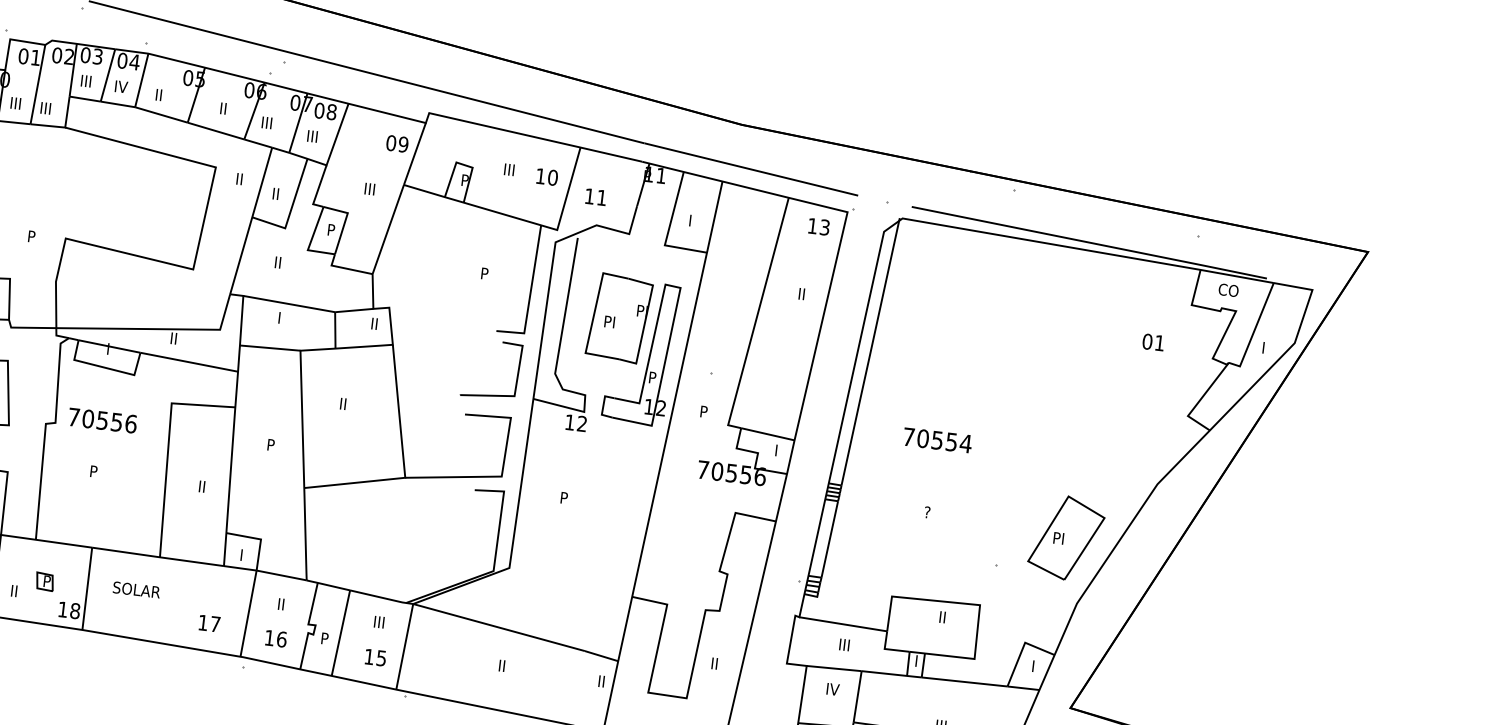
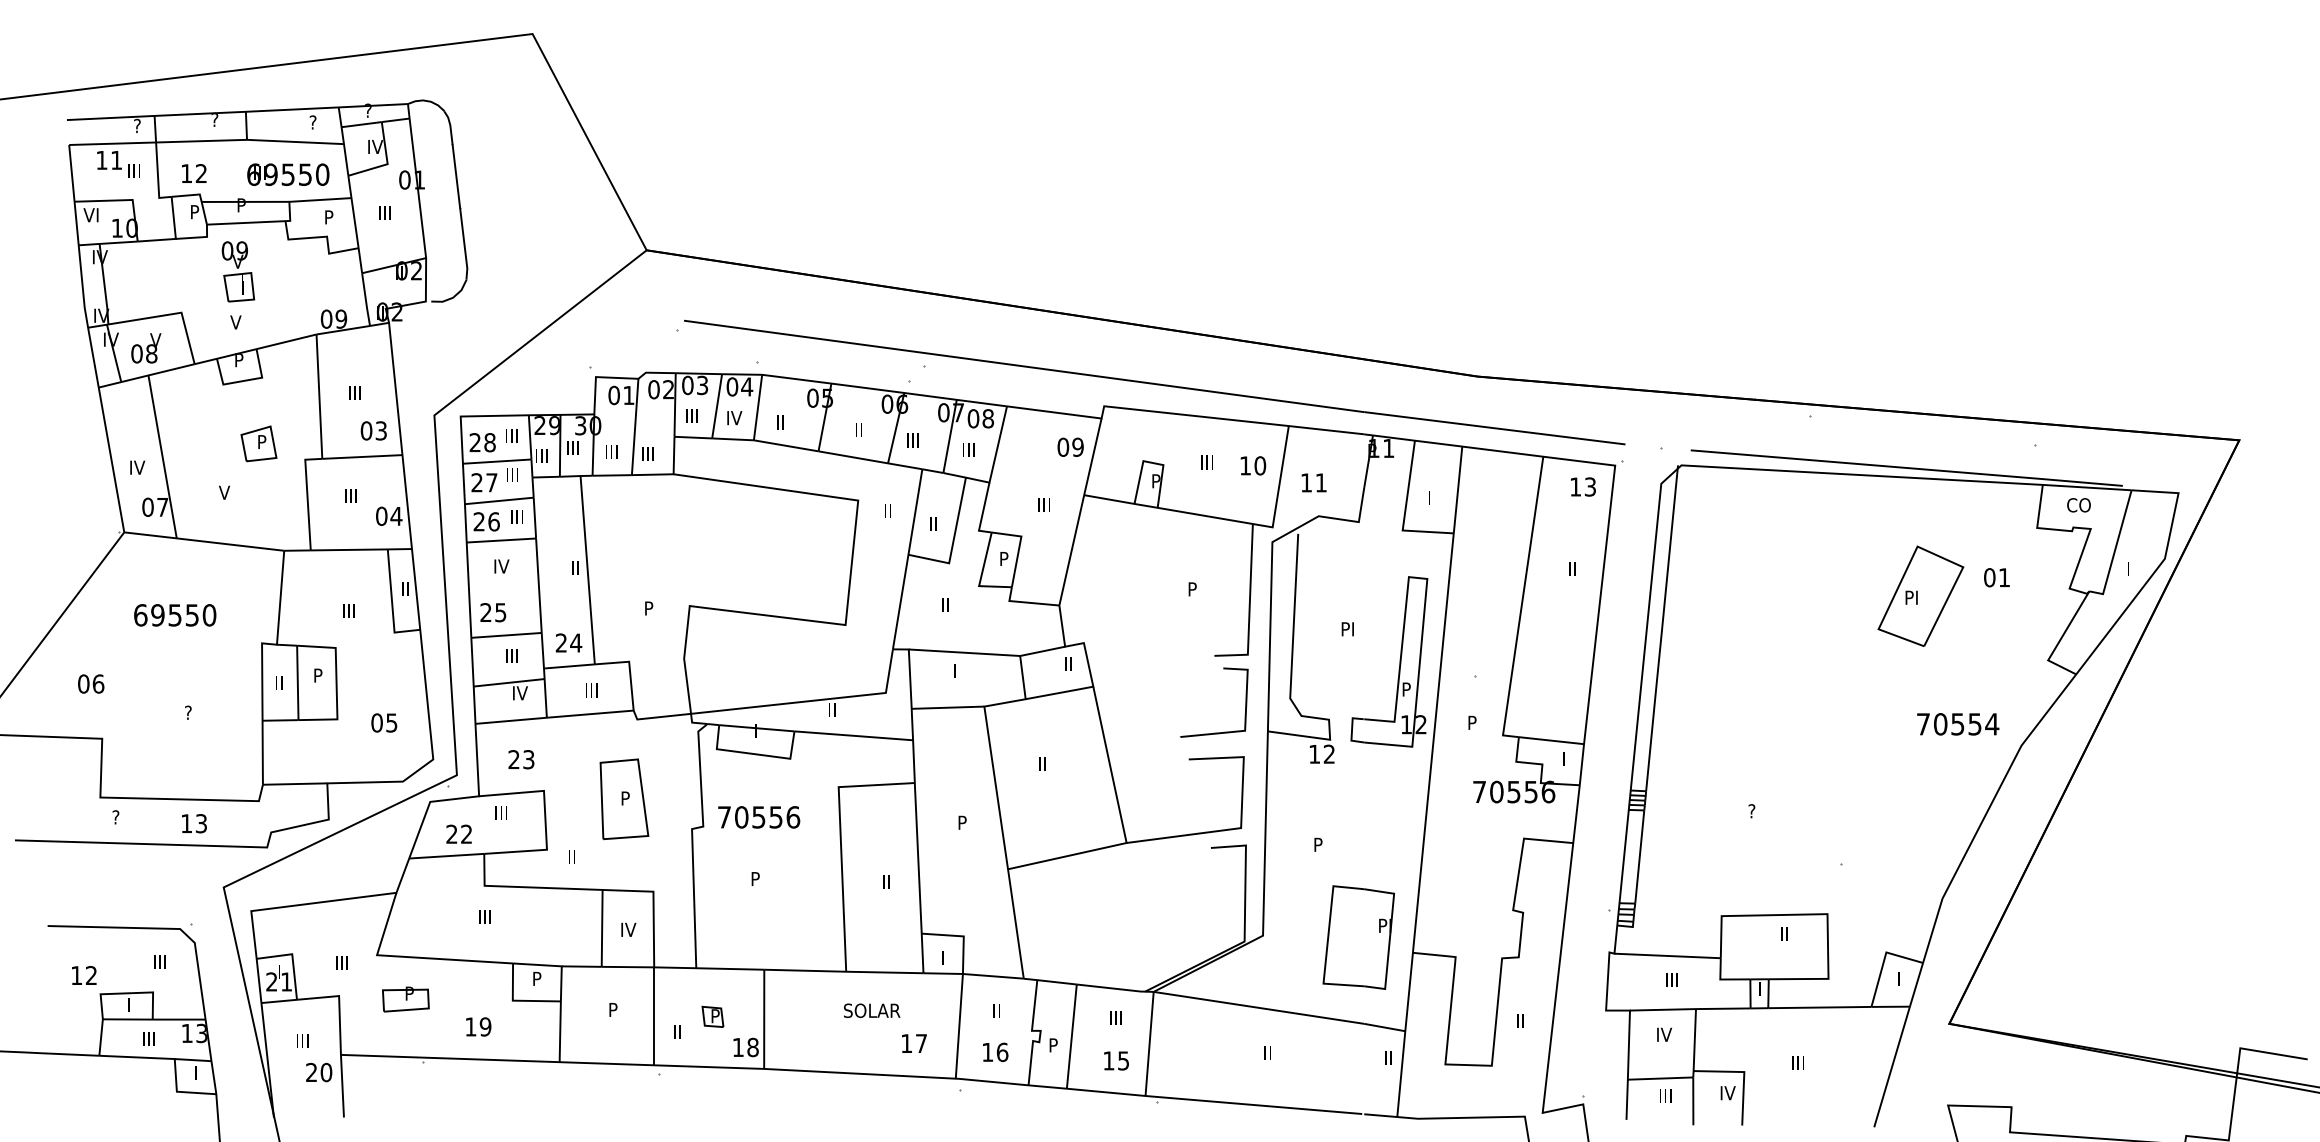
part: (619, 318) -> (1358, 937), moved
text: (937, 440) -> (1958, 724), moved
part: (1066, 537) -> (1920, 595), moved
text: (137, 589) -> (872, 1010), moved

